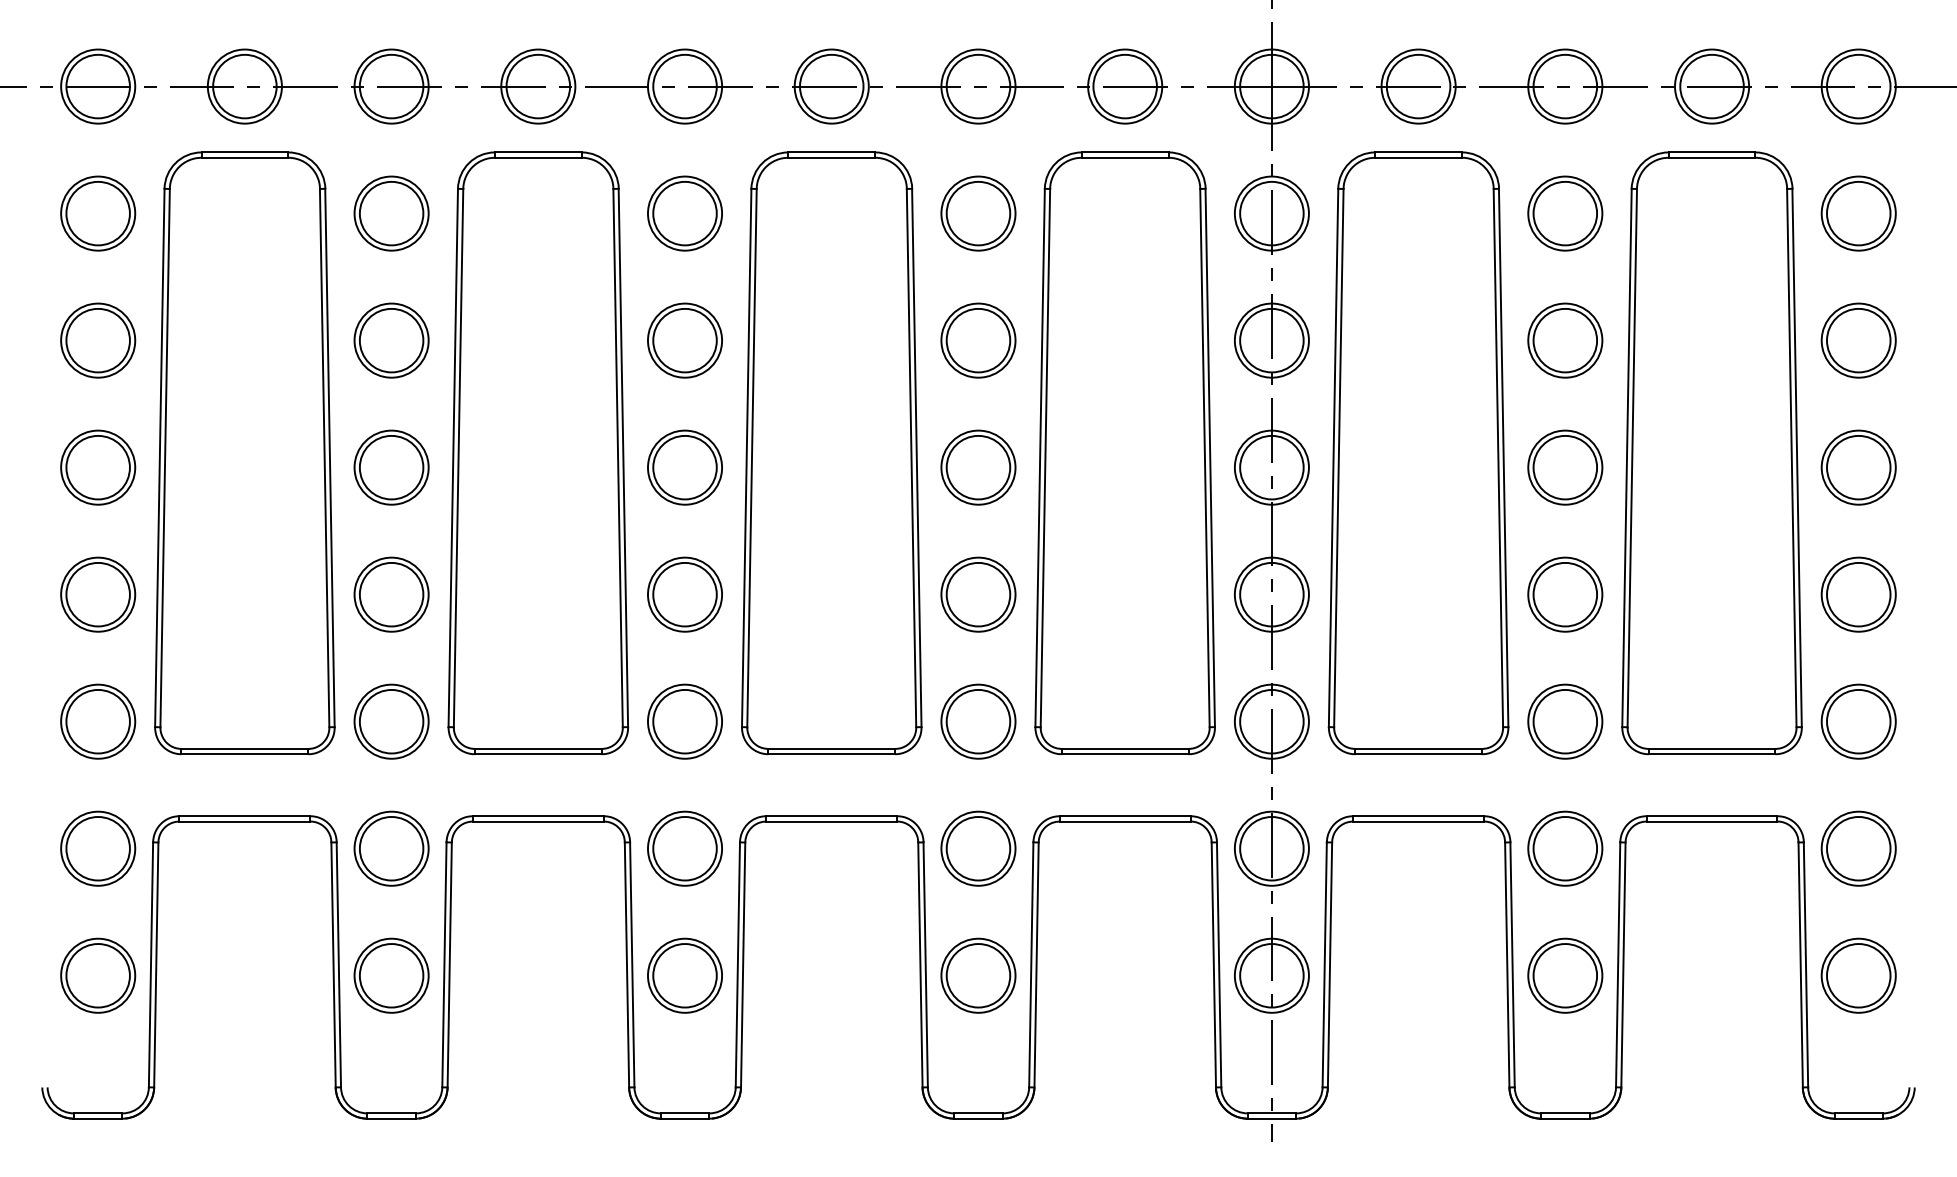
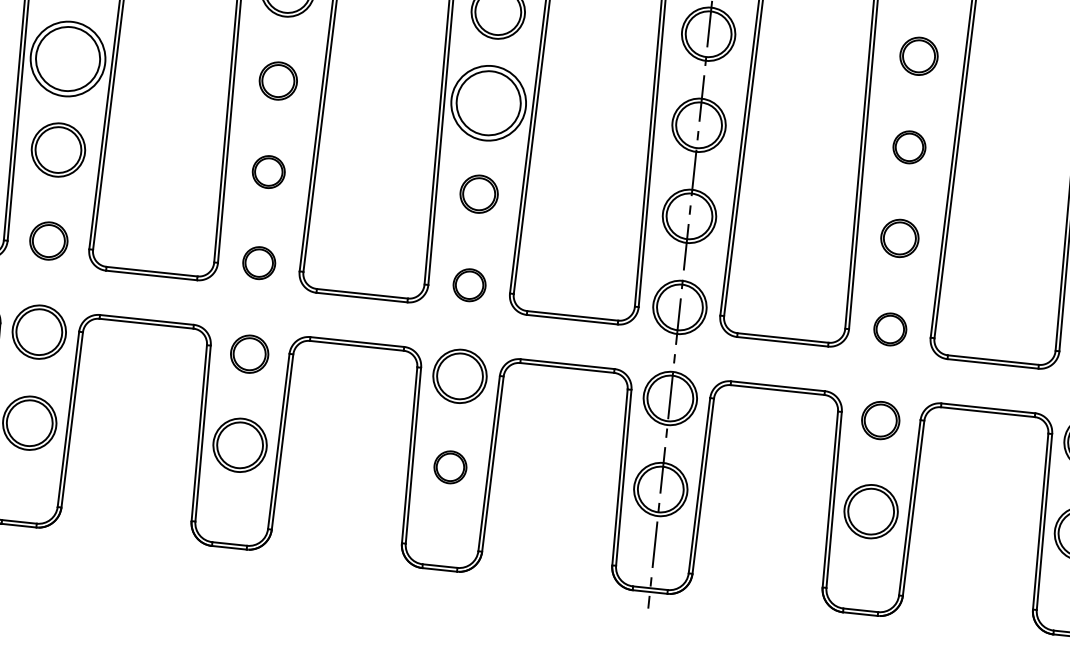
part: (1565, 340) -> (919, 56), size x0.7
part: (391, 467) -> (67, 58), size x1.4
part: (684, 467) -> (278, 80), size x0.7
part: (978, 467) -> (488, 103), size x1.4
part: (1565, 467) -> (909, 147), size x0.6
part: (684, 594) -> (268, 171), size x0.6
part: (978, 594) -> (479, 194), size x0.7
part: (1565, 594) -> (899, 238), size x0.7
part: (391, 721) -> (48, 240), size x0.7
part: (684, 721) -> (258, 263), size x0.6
part: (978, 721) -> (469, 285), size x0.6
part: (1565, 721) -> (890, 329), size x0.6
part: (684, 848) -> (249, 354), size x0.7
part: (1565, 848) -> (880, 420), size x0.7
part: (978, 975) -> (450, 467), size x0.6

